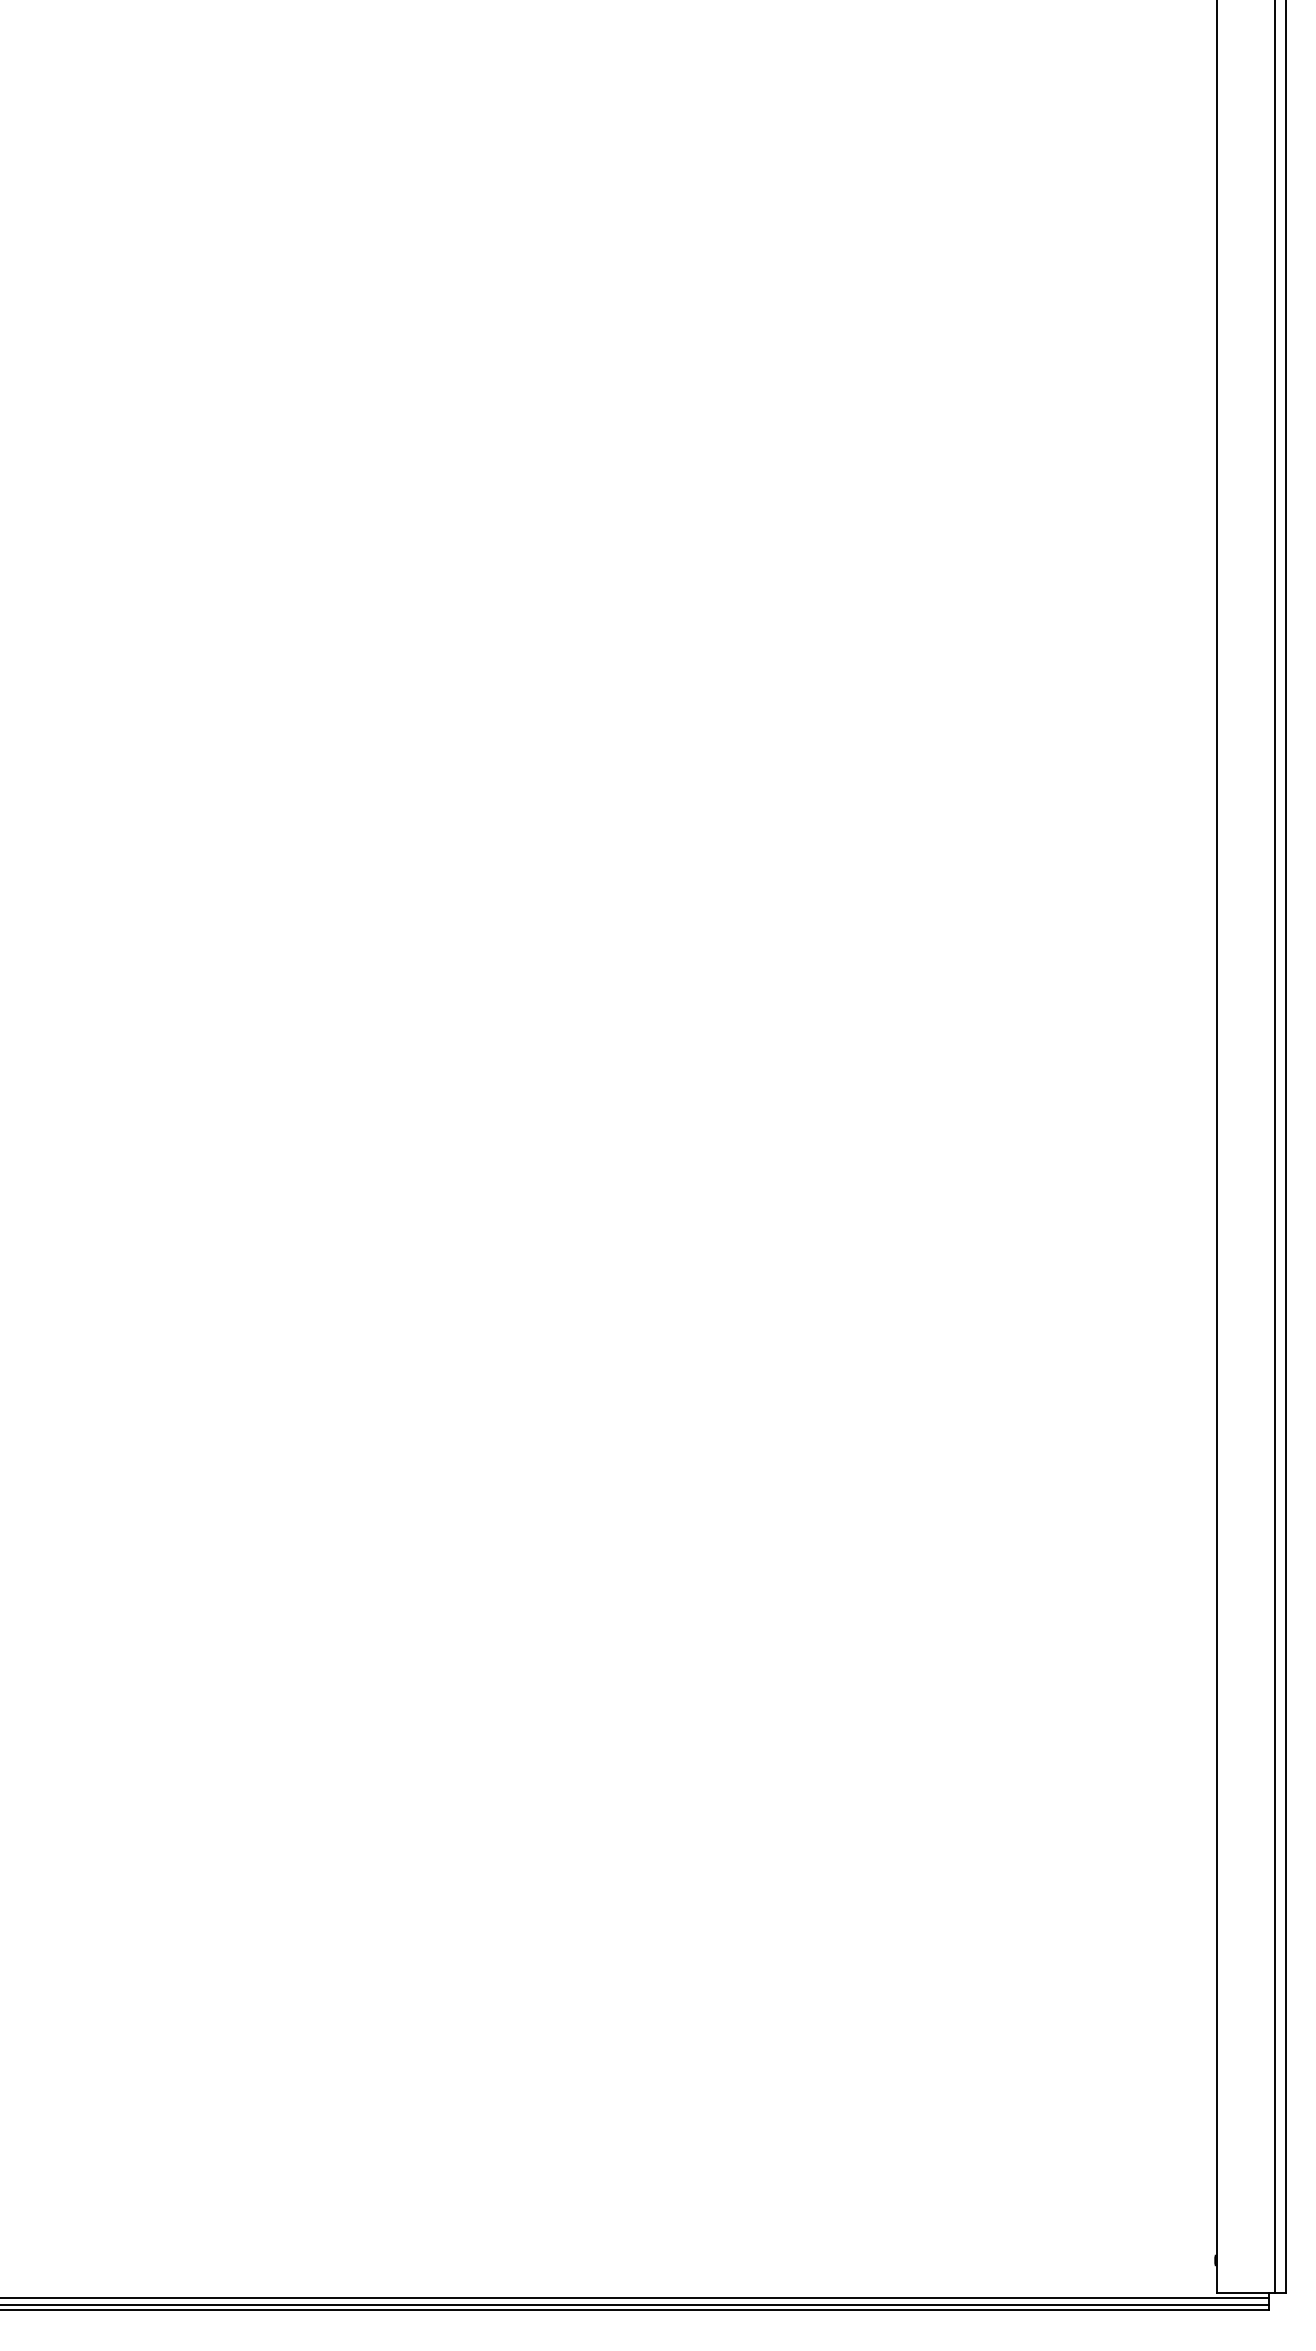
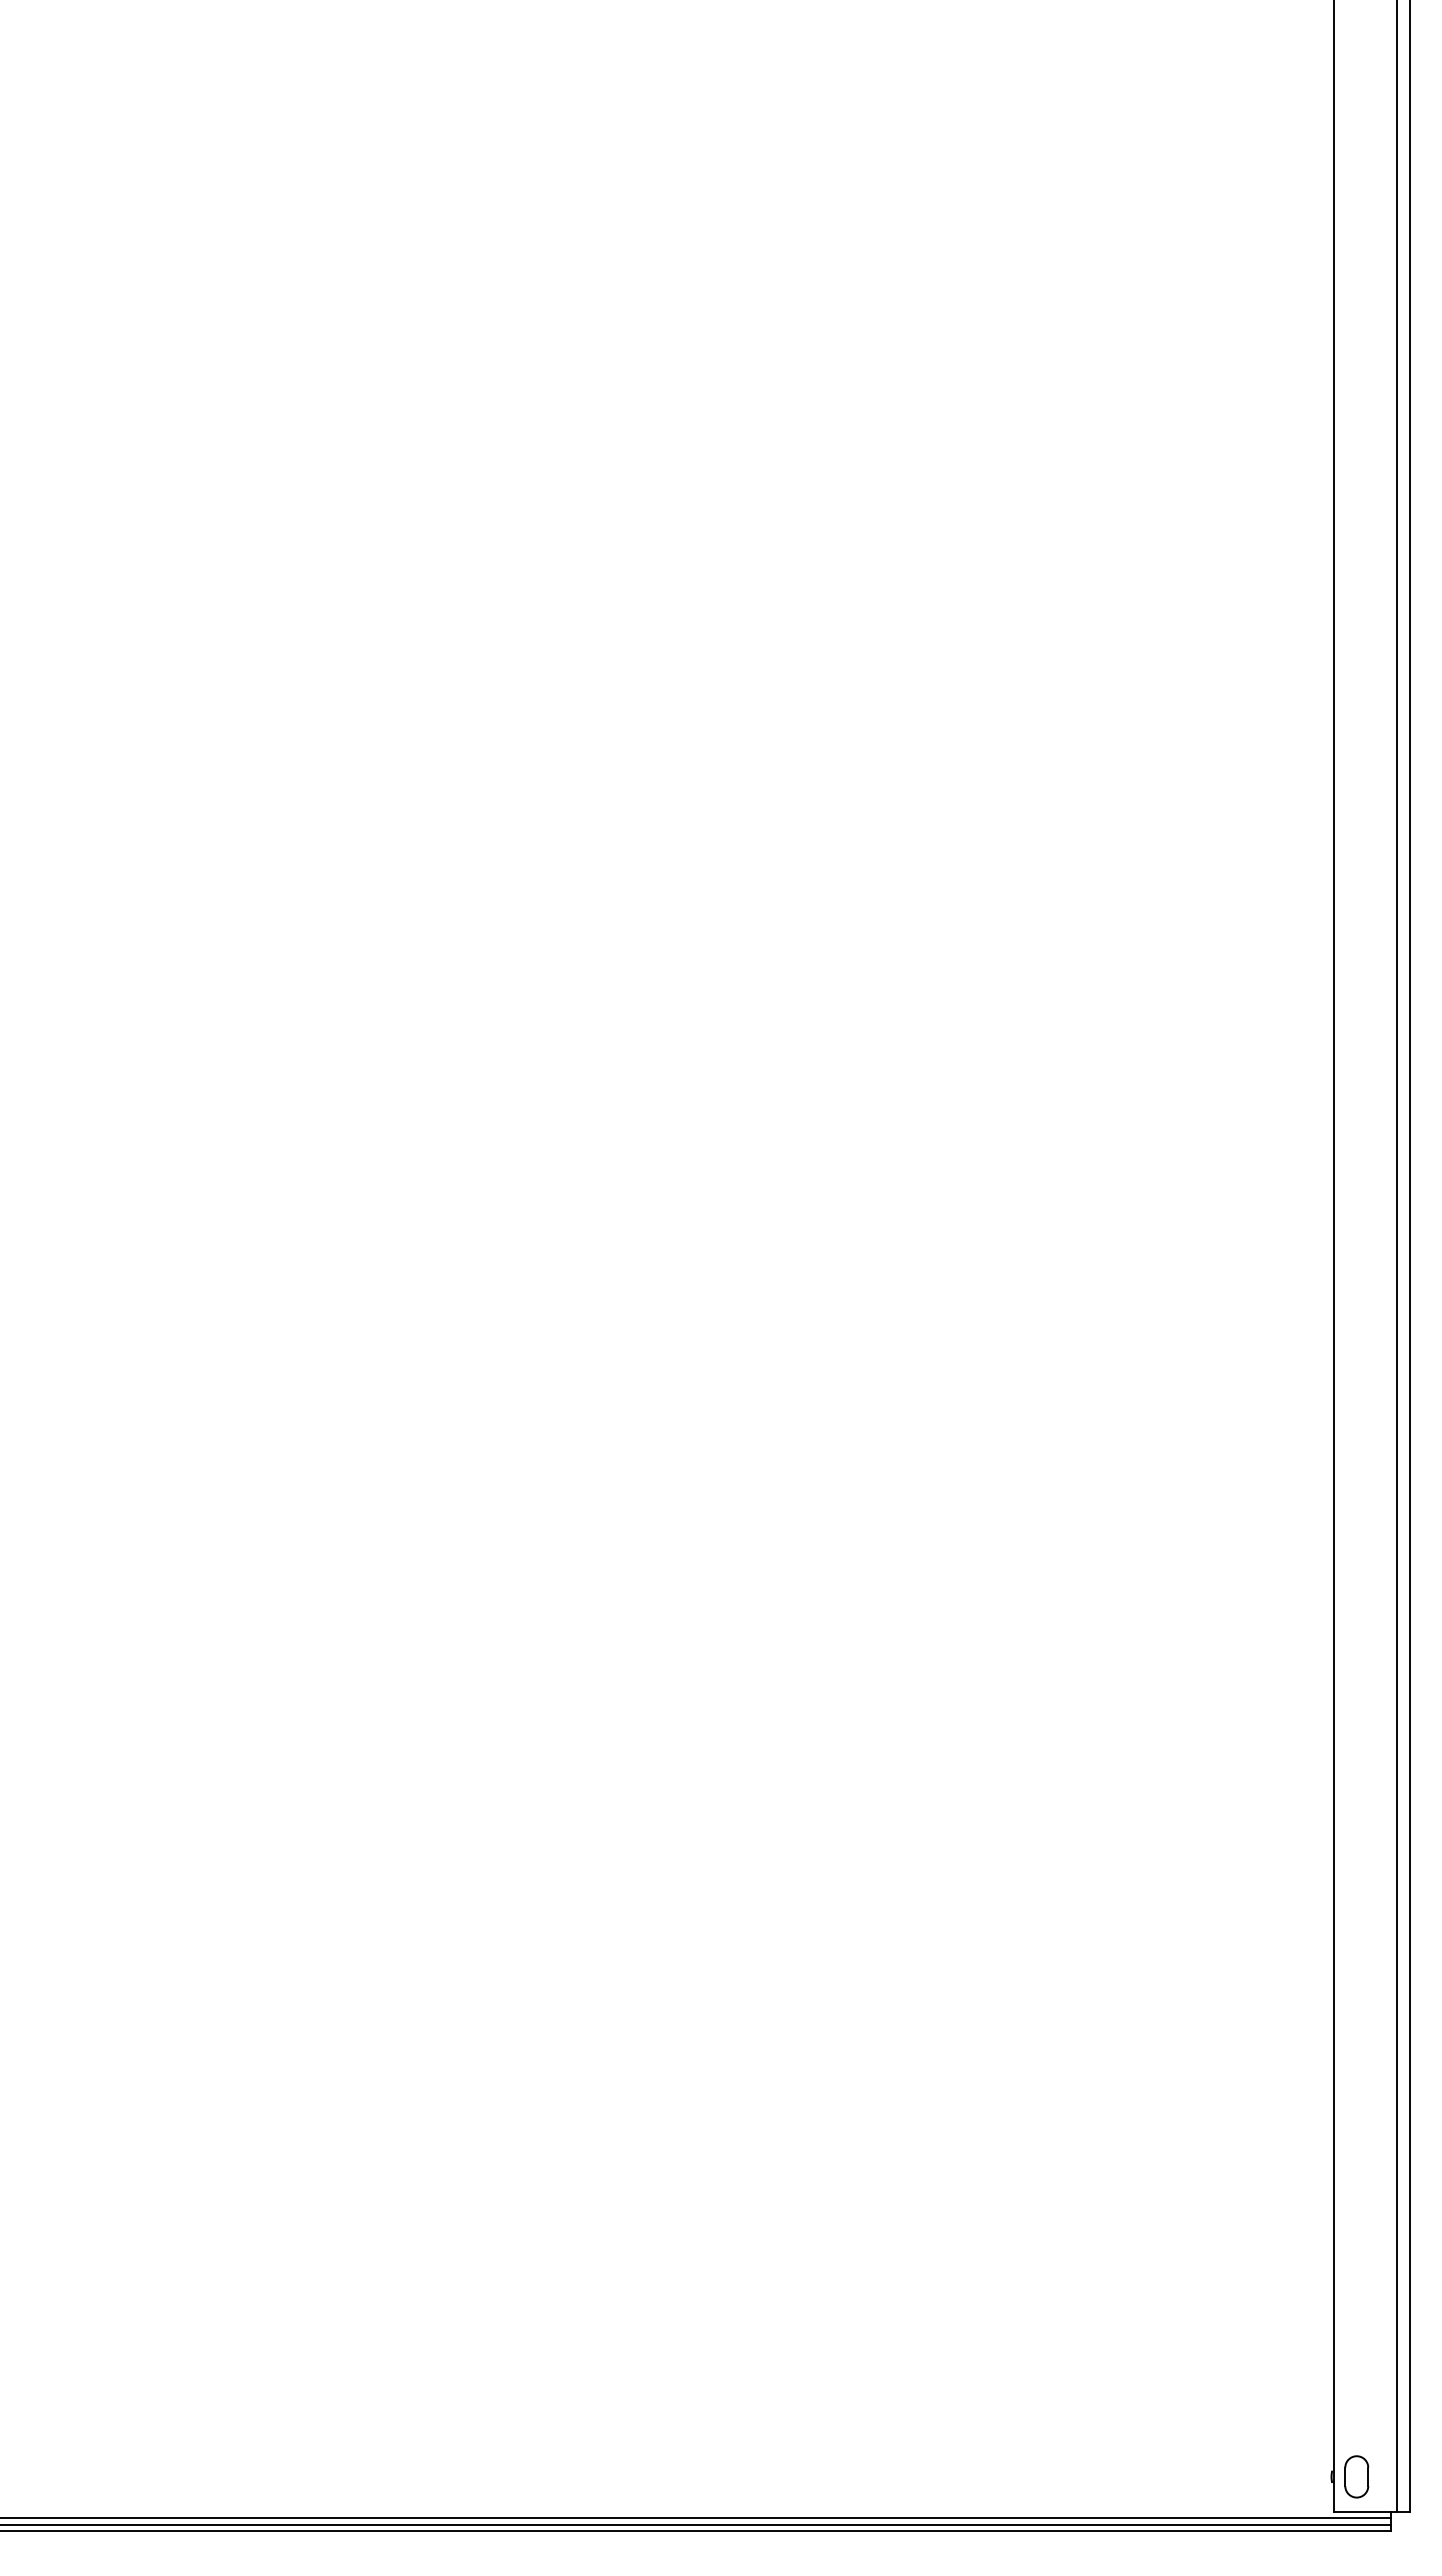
part: (1237, 2260) -> (1356, 2476), added

